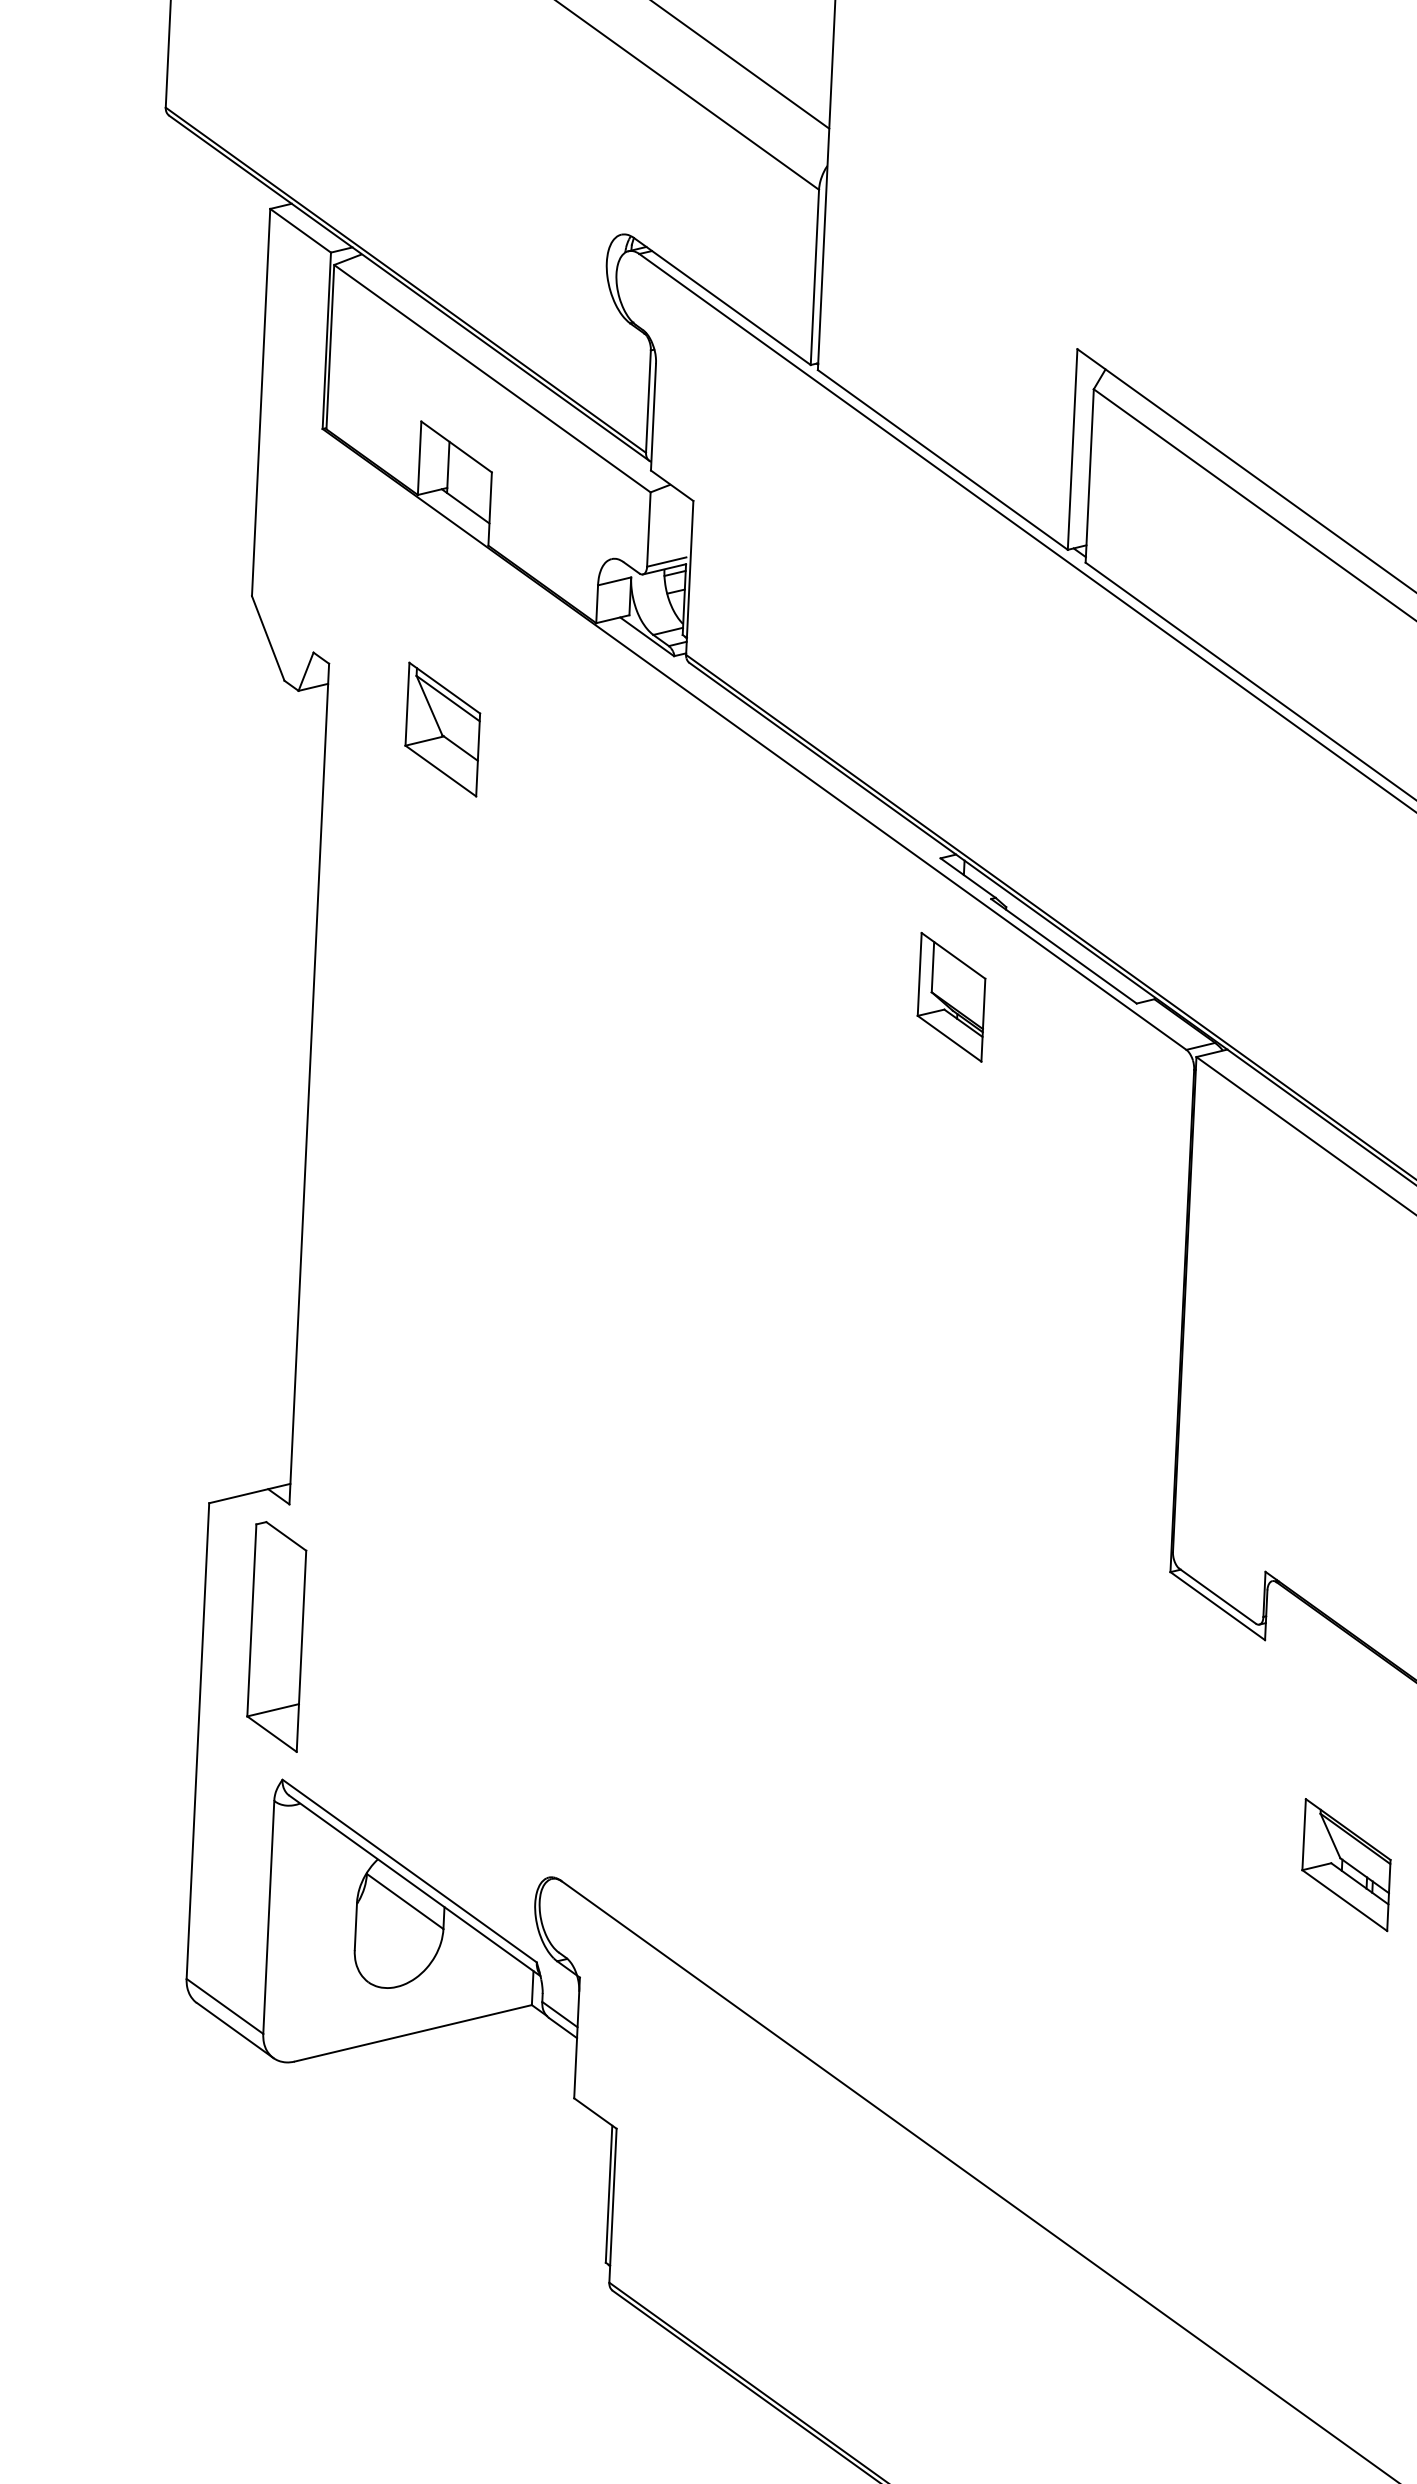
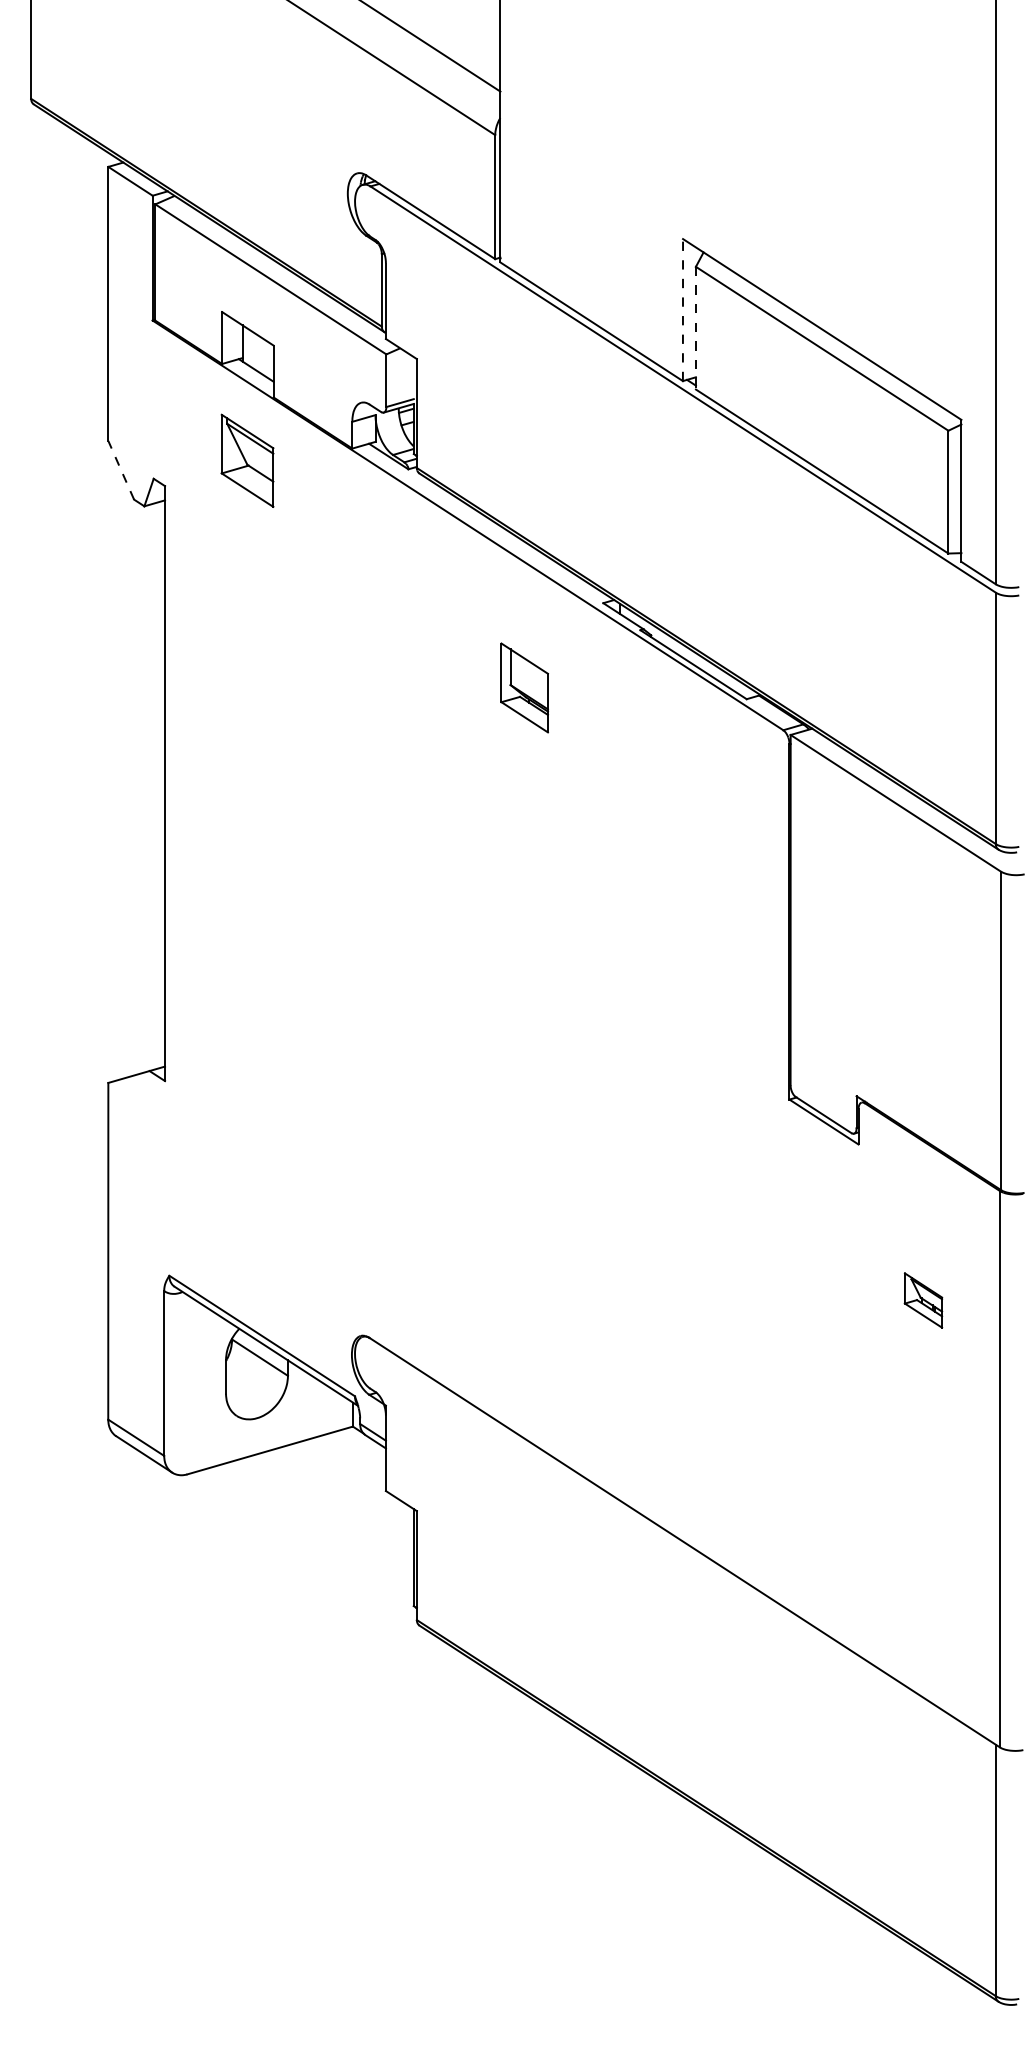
line: (1071, 448) -> (682, 309), solid -> dashed
line: (1089, 476) -> (695, 328), solid -> dashed
line: (268, 637) -> (121, 469), solid -> dashed
part: (442, 729) -> (247, 460), moved
part: (951, 996) -> (524, 687), moved
part: (276, 1636) -> (160, 1174), removed
part: (1346, 1864) -> (923, 1300), size x0.6

